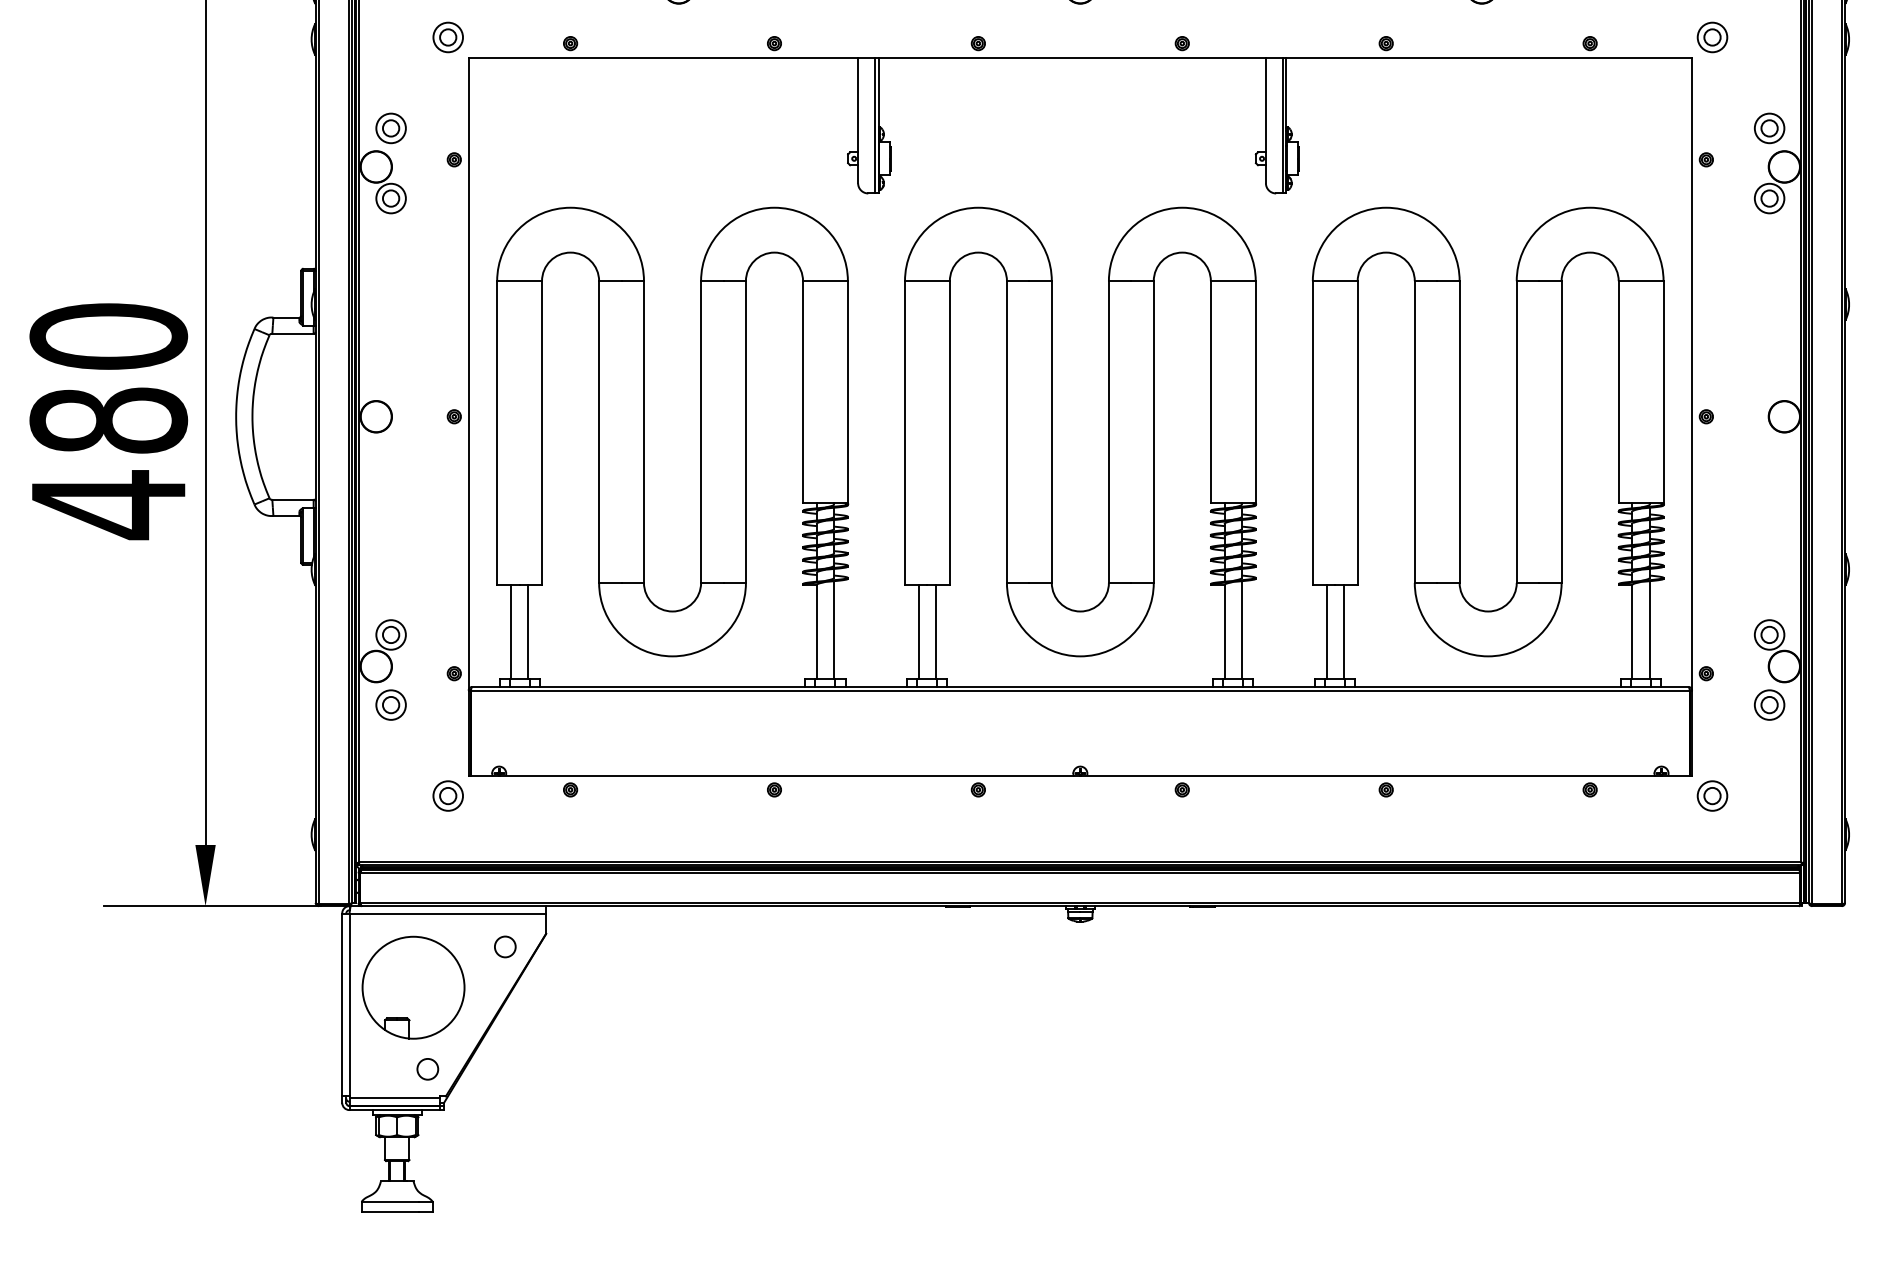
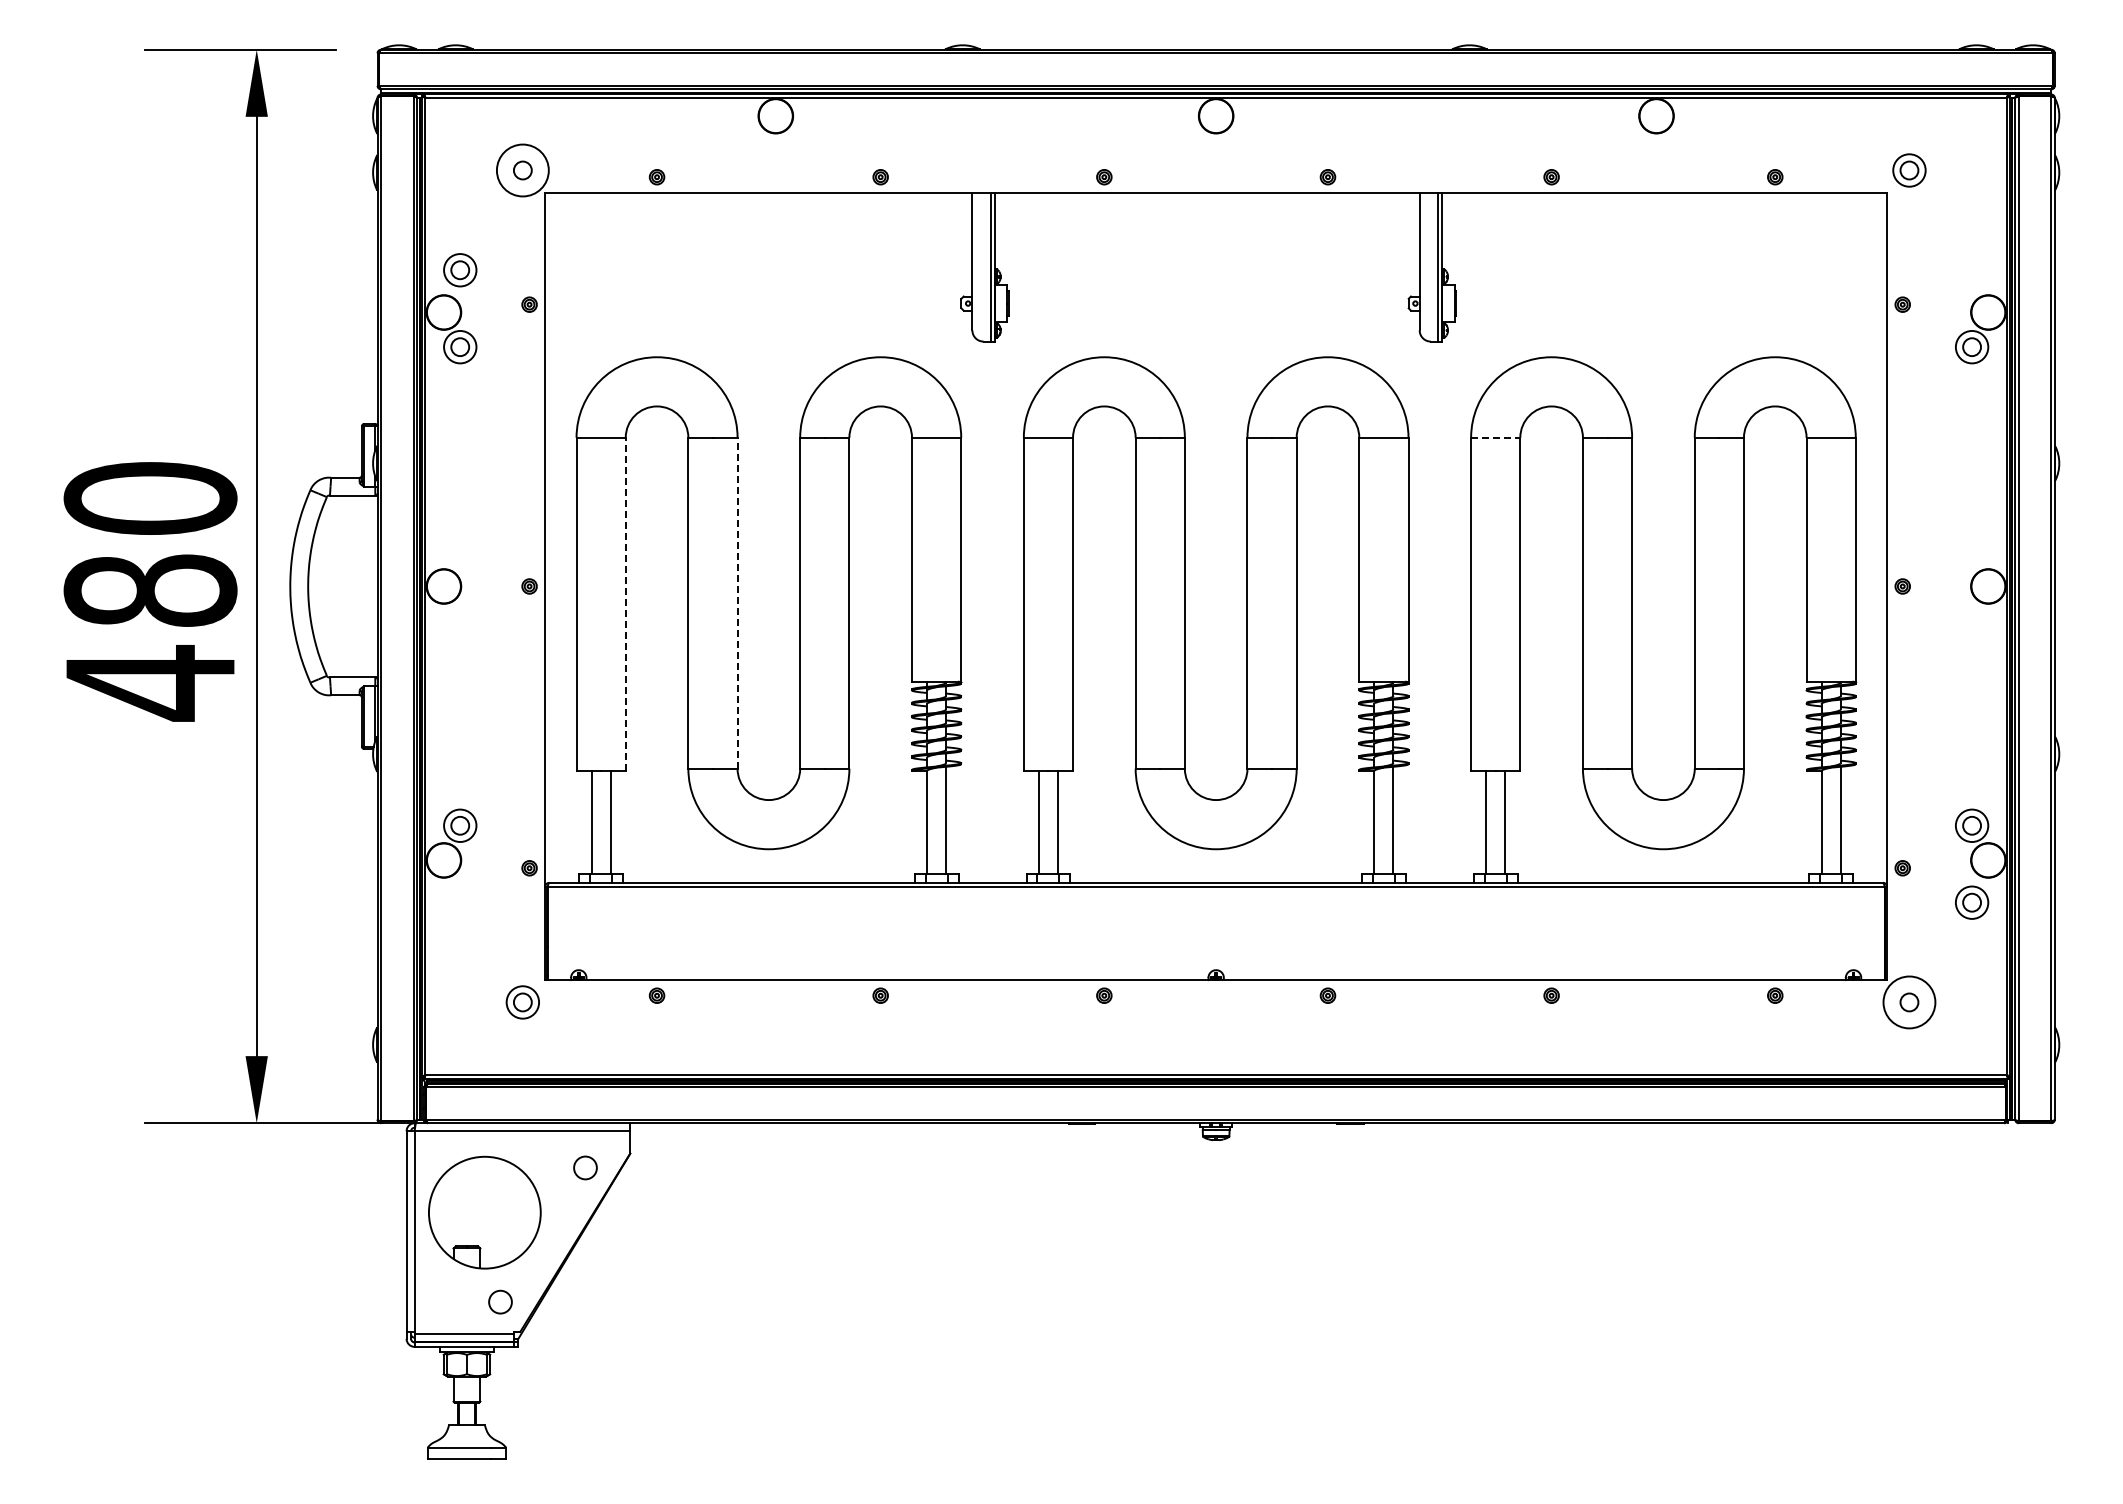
circle: (447, 37) -> (522, 170), size x1.6
part: (1769, 128) -> (1972, 270), removed
line: (1335, 280) -> (1495, 437), solid -> dashed
line: (643, 431) -> (737, 602), solid -> dashed
line: (541, 433) -> (625, 604), solid -> dashed
part: (391, 704) -> (460, 902), removed
circle: (1712, 796) -> (1909, 1002), size x1.6

